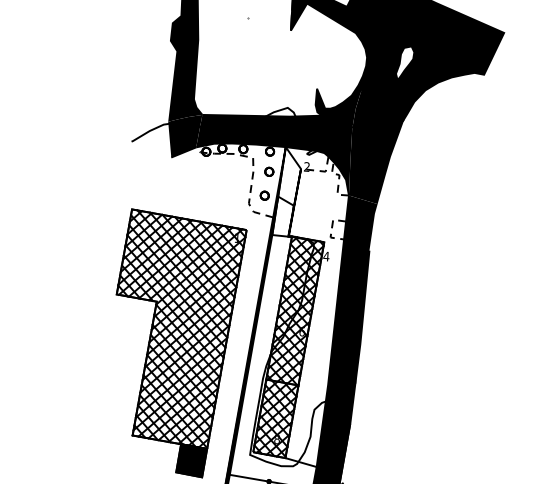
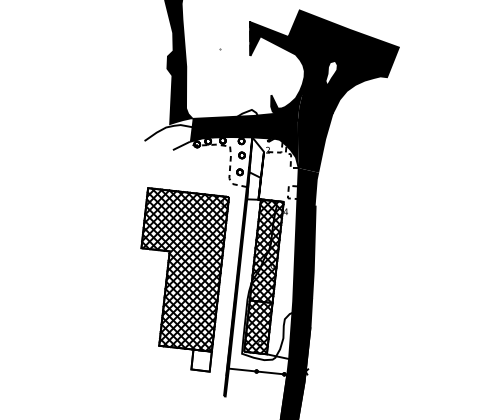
fill: (183, 135) -> (180, 134), removed
fill: (191, 460) -> (201, 360), removed

